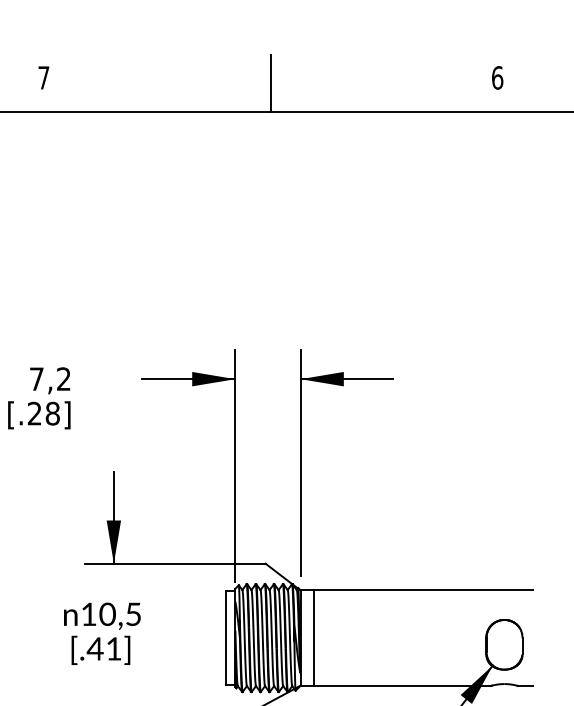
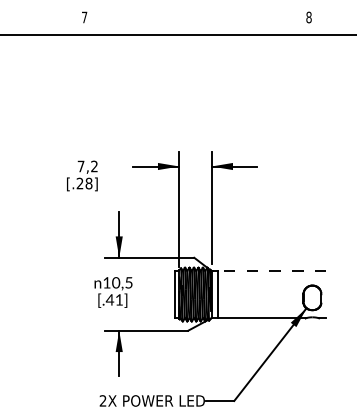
text: (496, 75) -> (308, 16), 6 -> 8
line: (270, 83) -> (196, 20), removed
line: (421, 589) -> (271, 270), solid -> dashed

